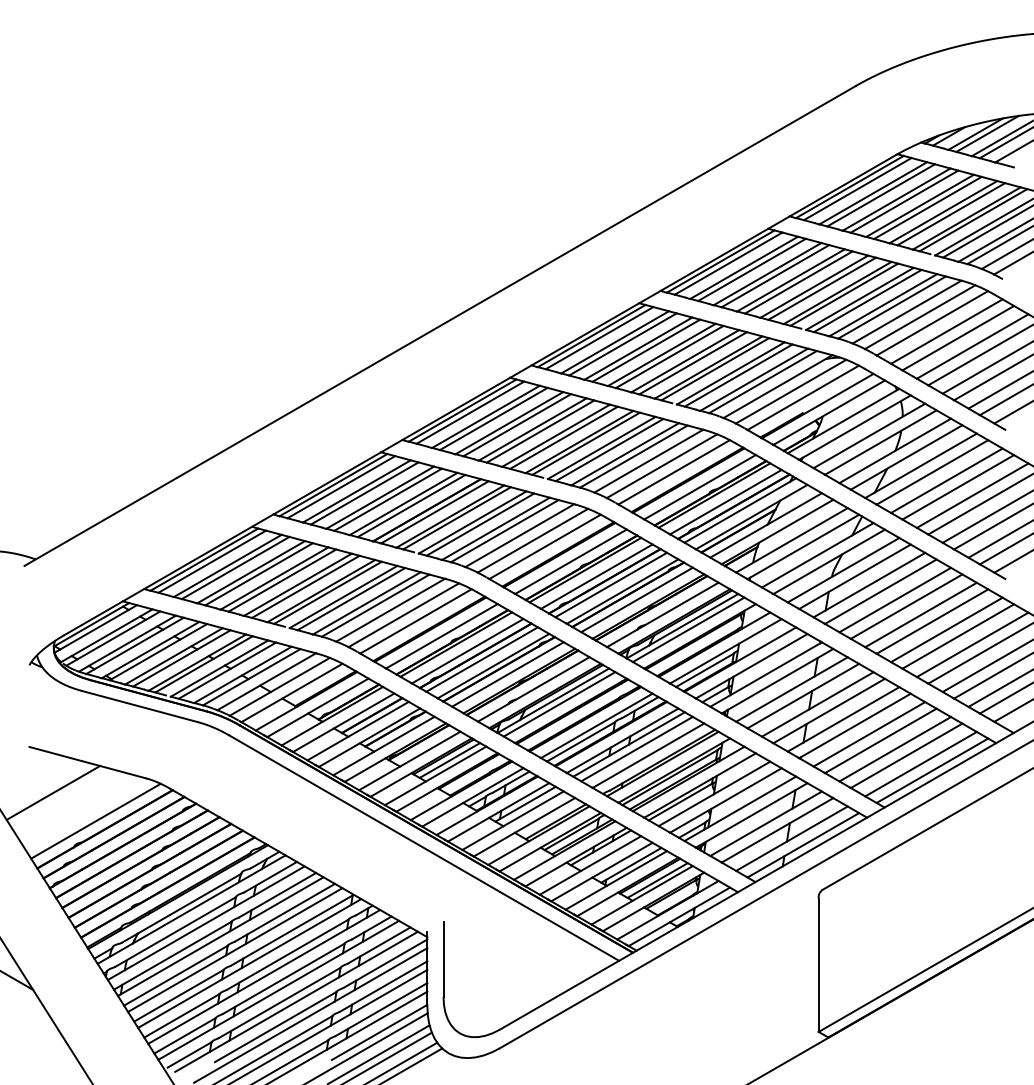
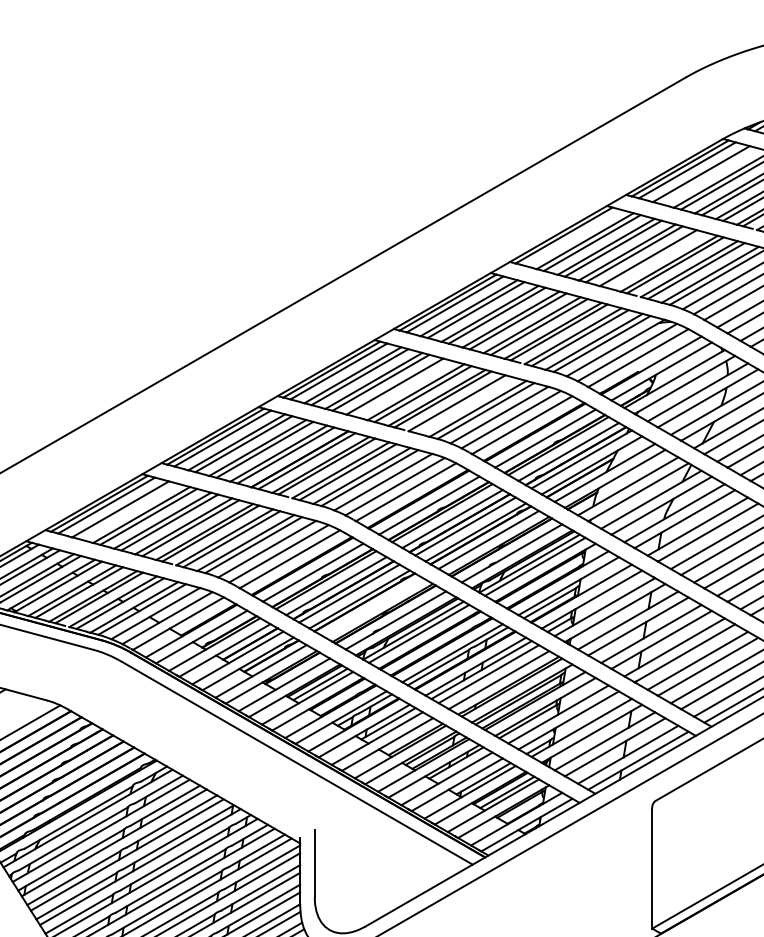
line: (880, 195) -> (707, 176), removed
line: (728, 263) -> (571, 237), removed
line: (822, 288) -> (655, 259), removed
line: (540, 431) -> (401, 388), removed
line: (609, 450) -> (464, 405), removed
line: (235, 567) -> (127, 510), removed
line: (507, 674) -> (372, 607), removed

